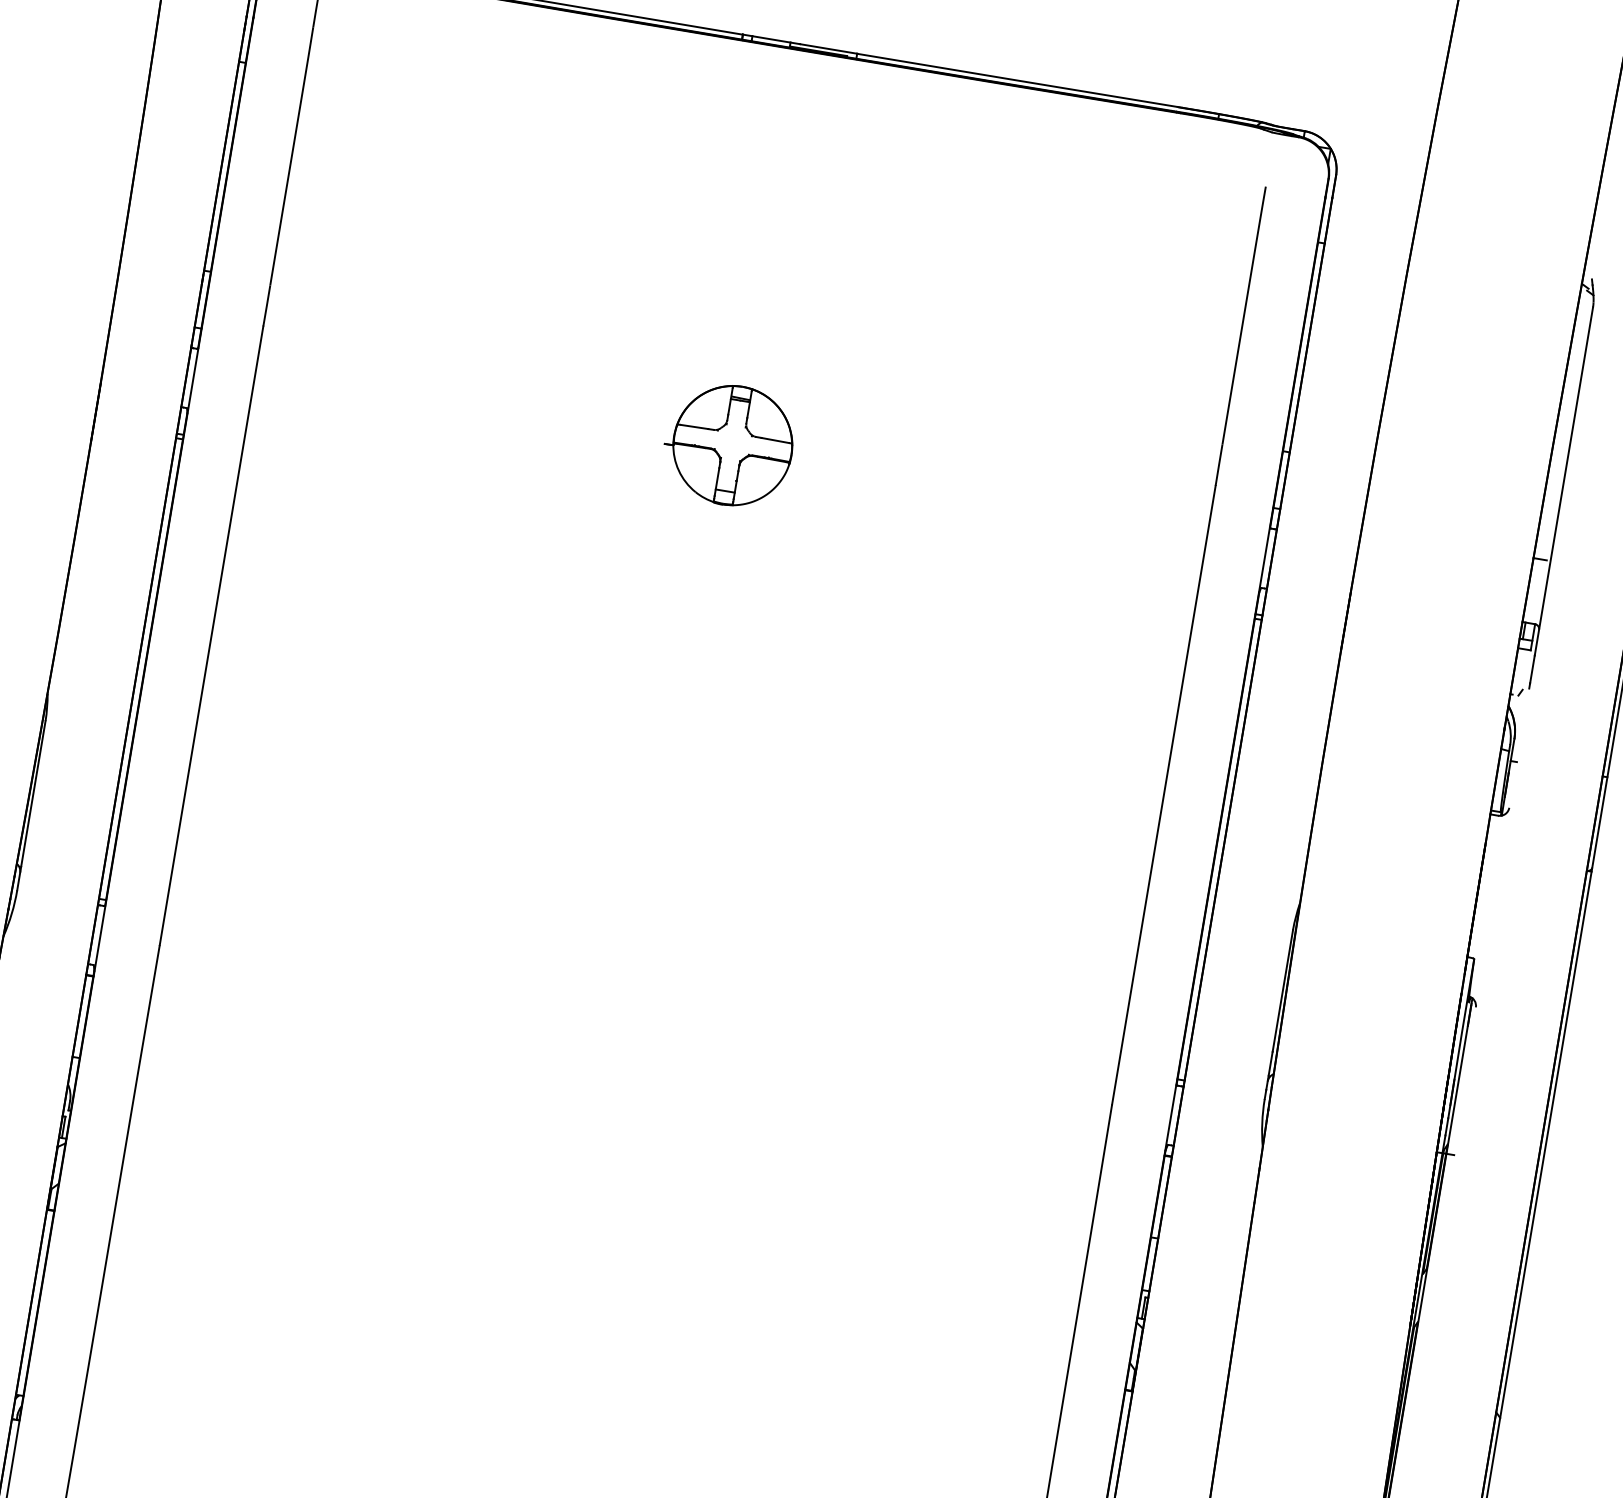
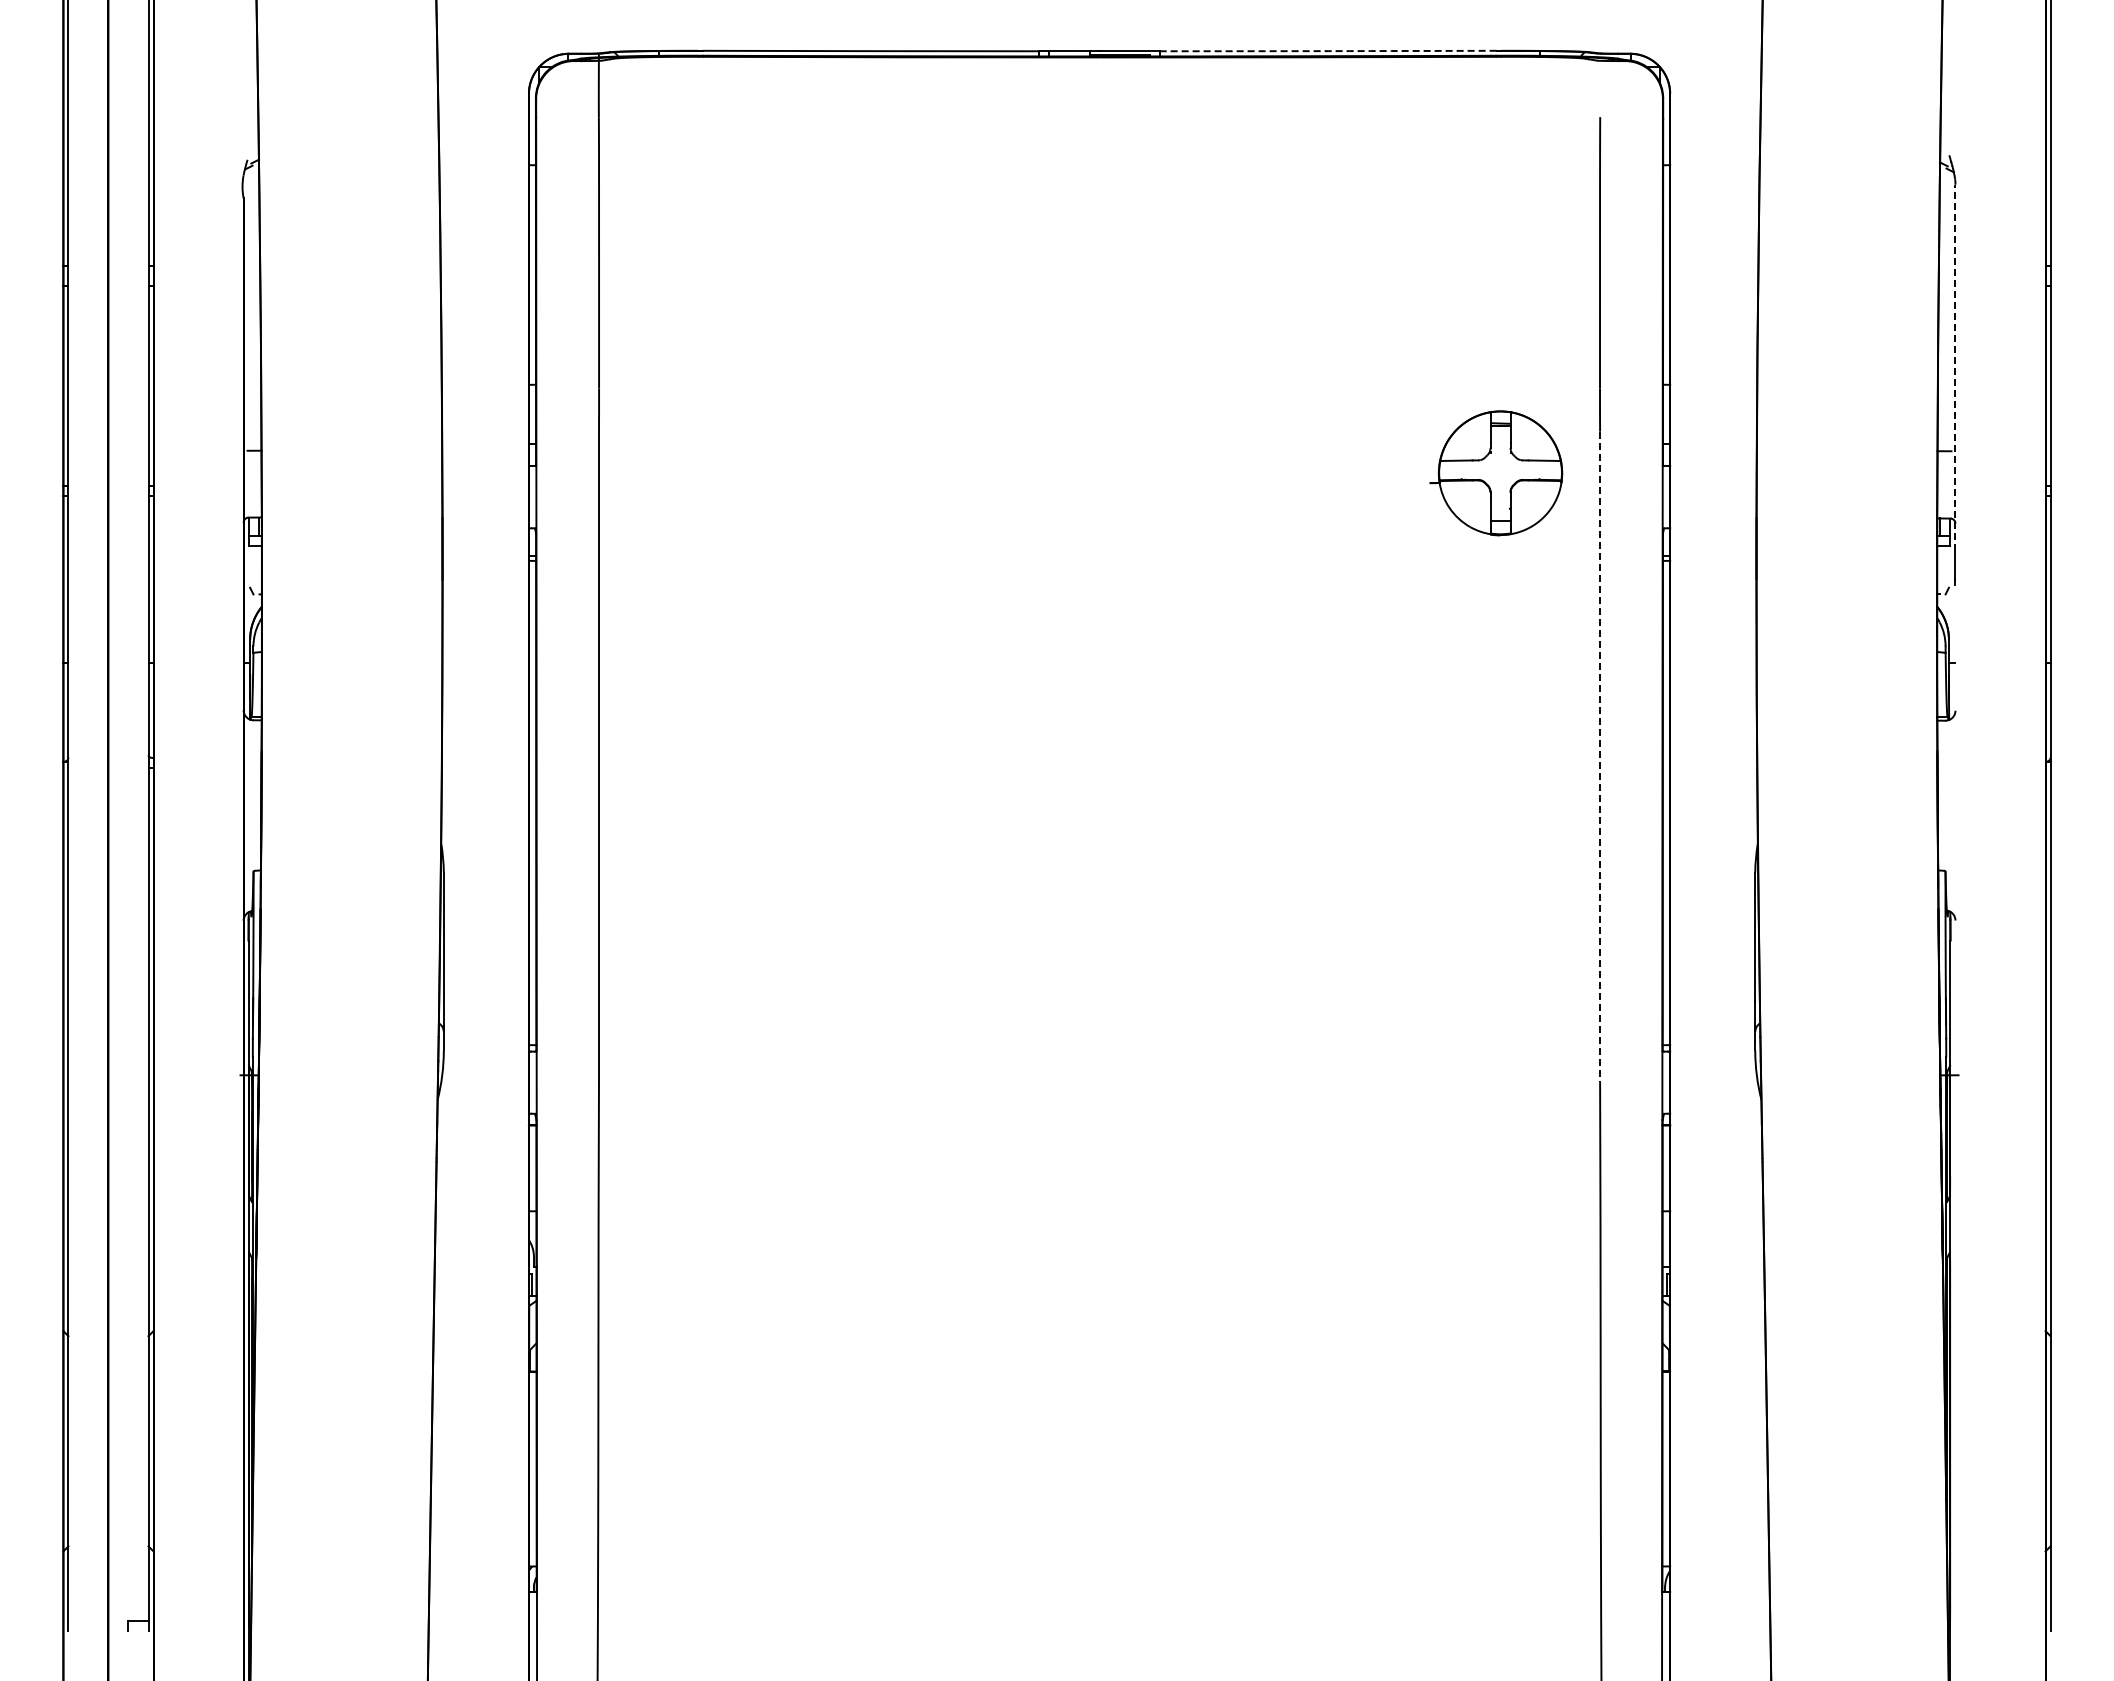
arc: (1017, 80) -> (1328, 51), solid -> dashed
part: (728, 445) -> (1496, 473), moved
line: (1563, 481) -> (1955, 367), solid -> dashed
line: (1164, 795) -> (1600, 757), solid -> dashed

